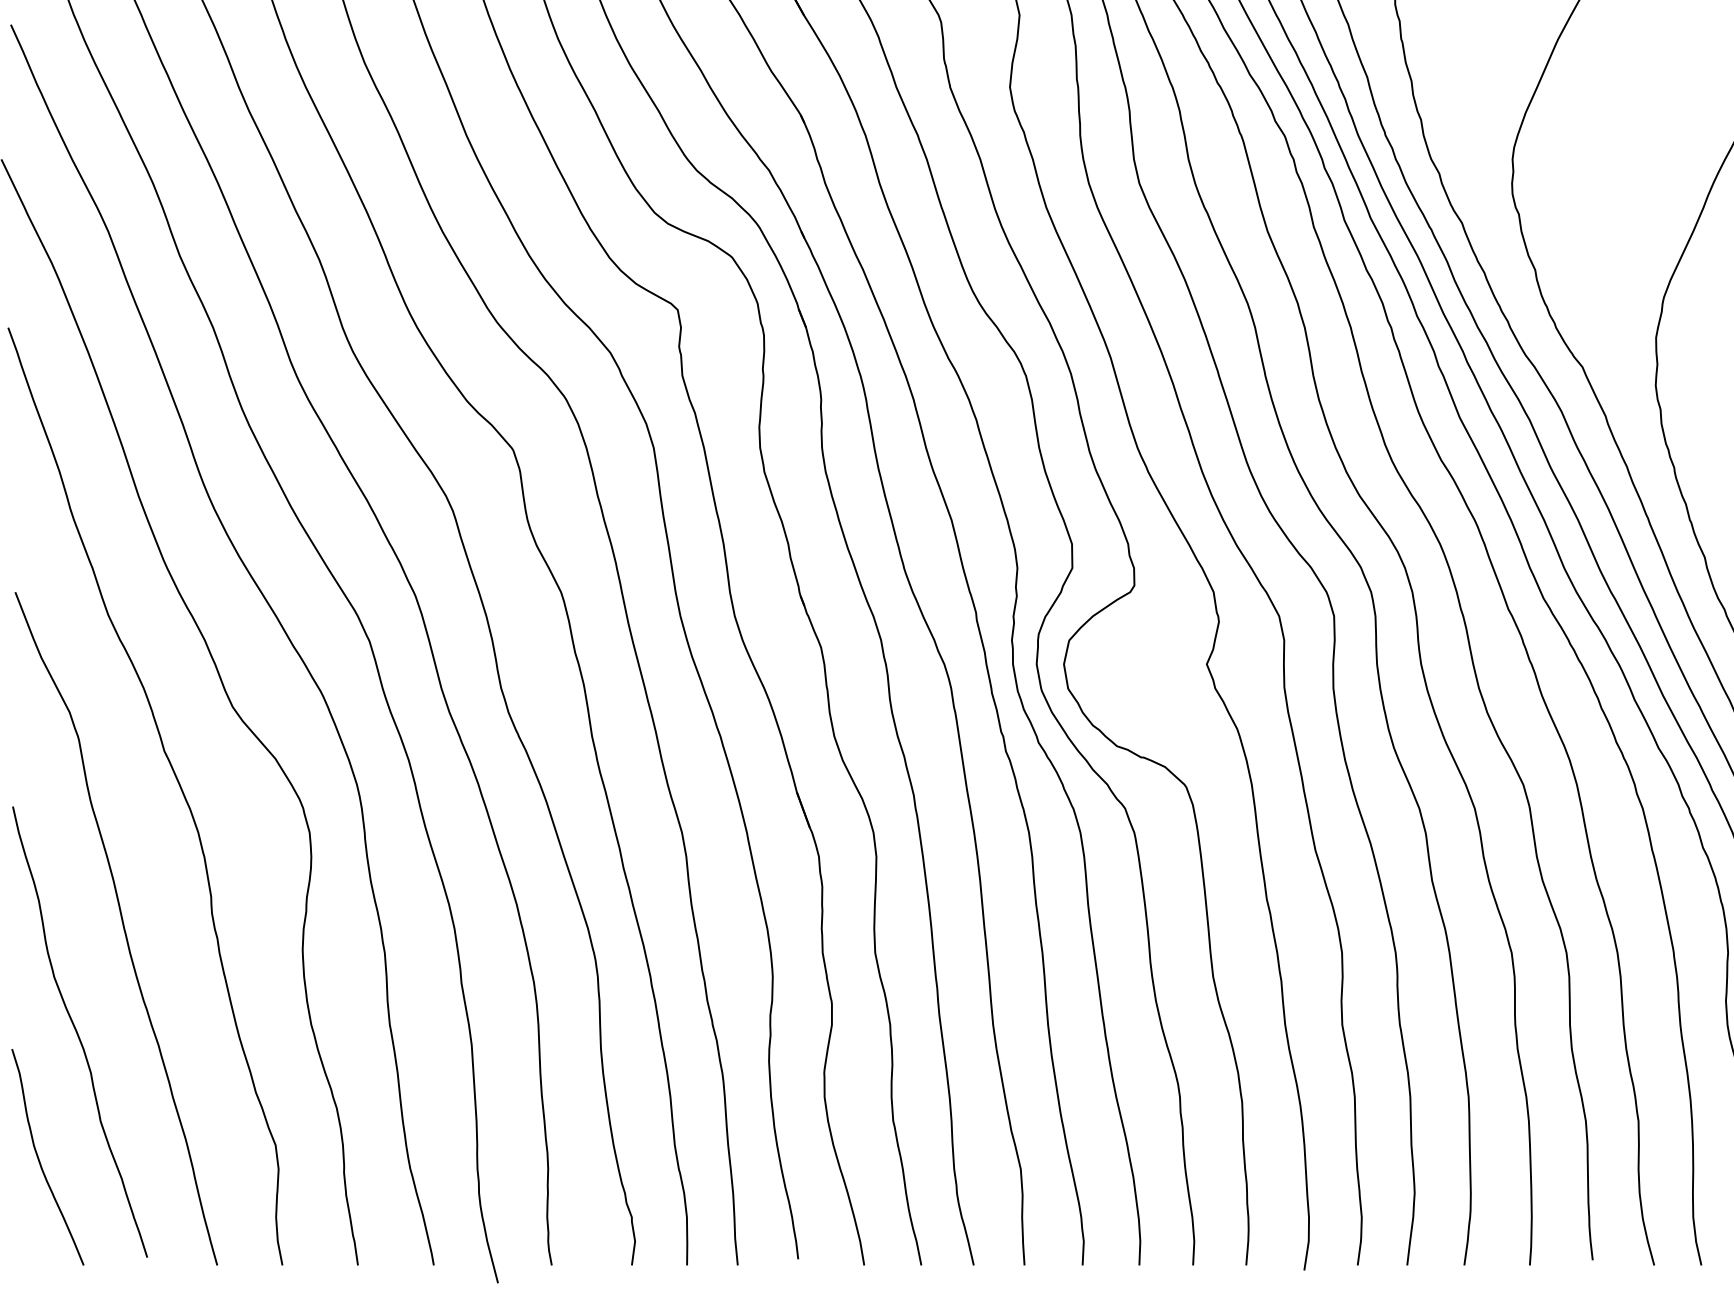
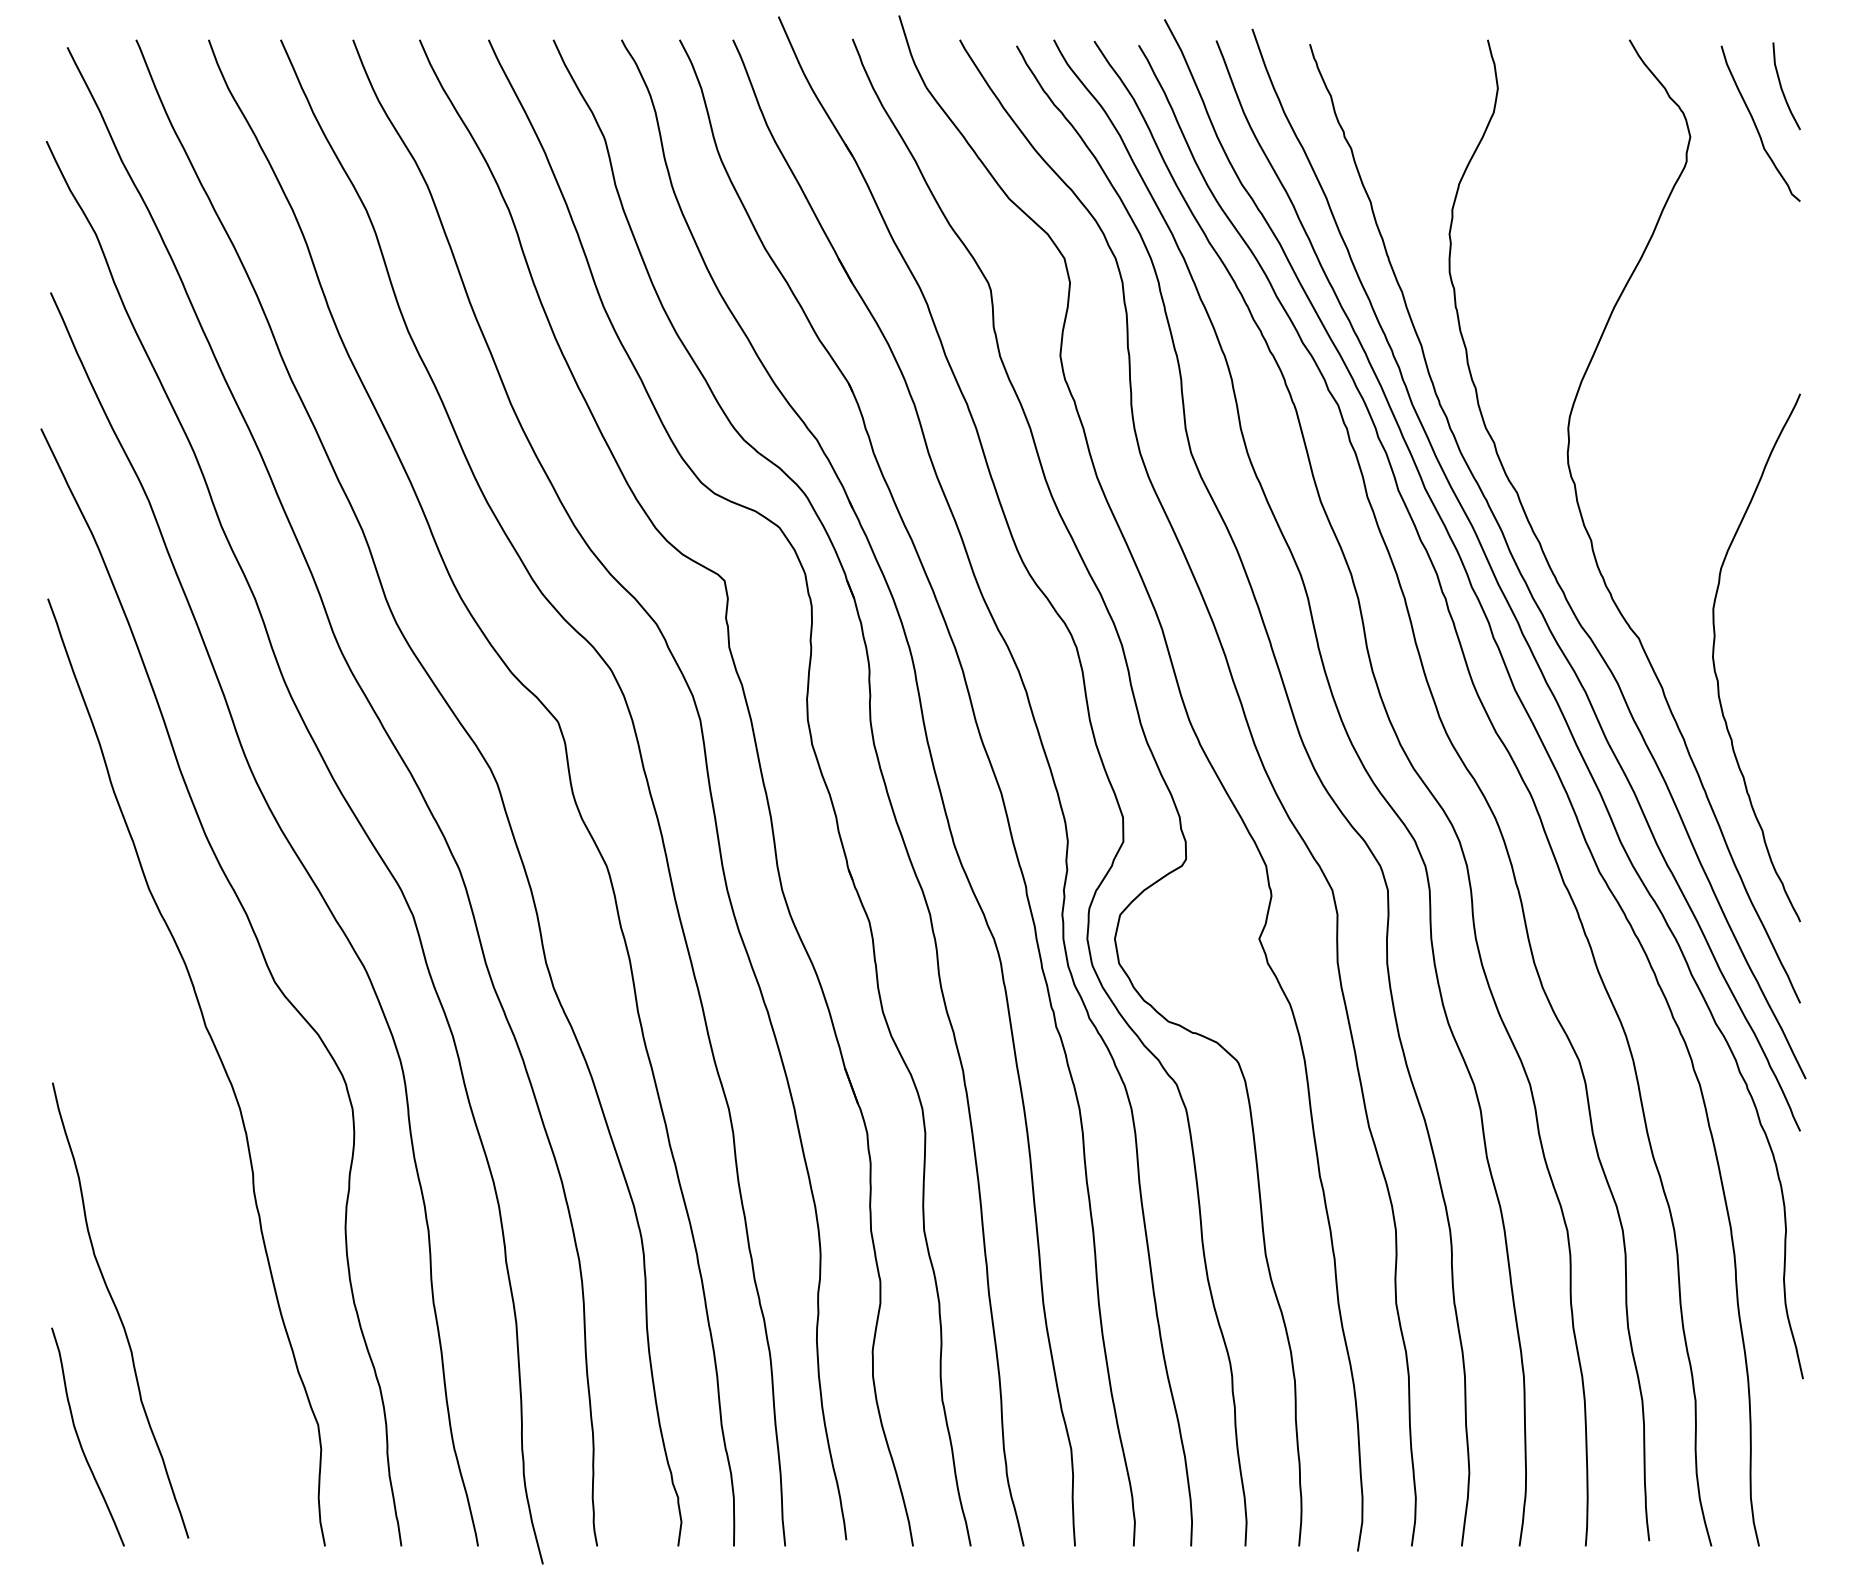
curve: (122, 926) -> (163, 1203), removed

